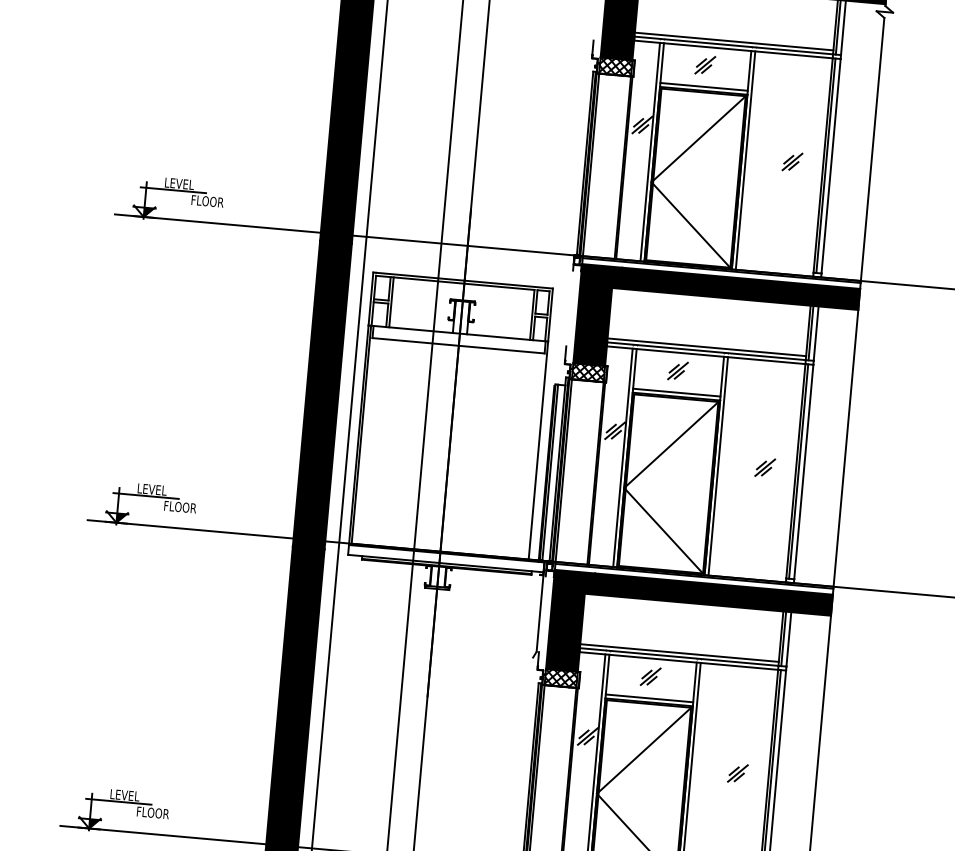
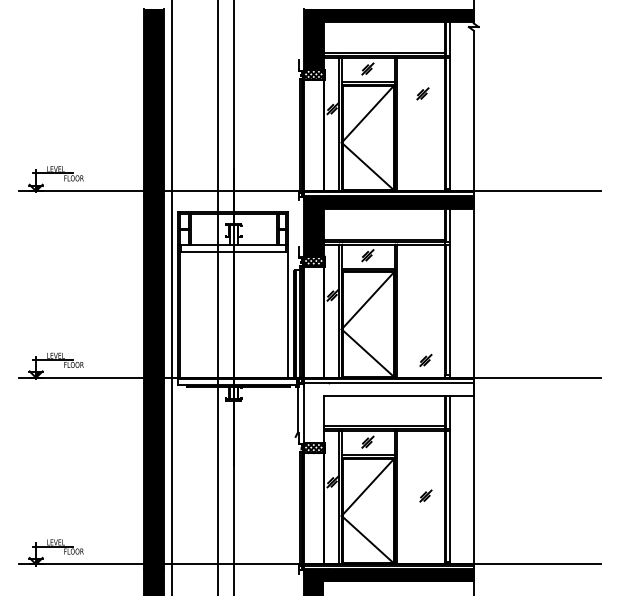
part: (791, 161) -> (422, 93), moved
part: (764, 466) -> (425, 359), moved
fill: (688, 631) -> (388, 412), removed

